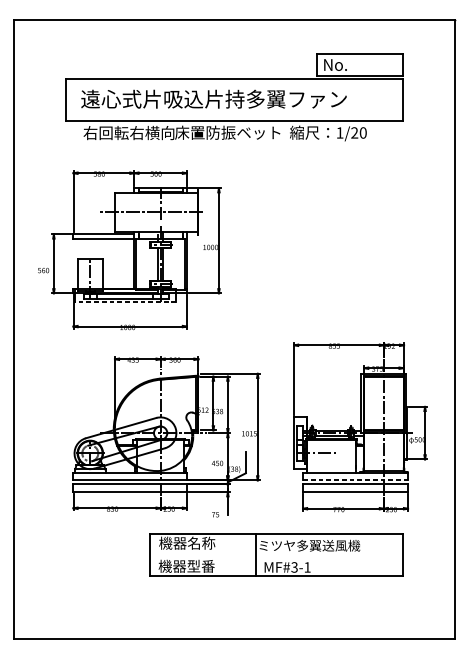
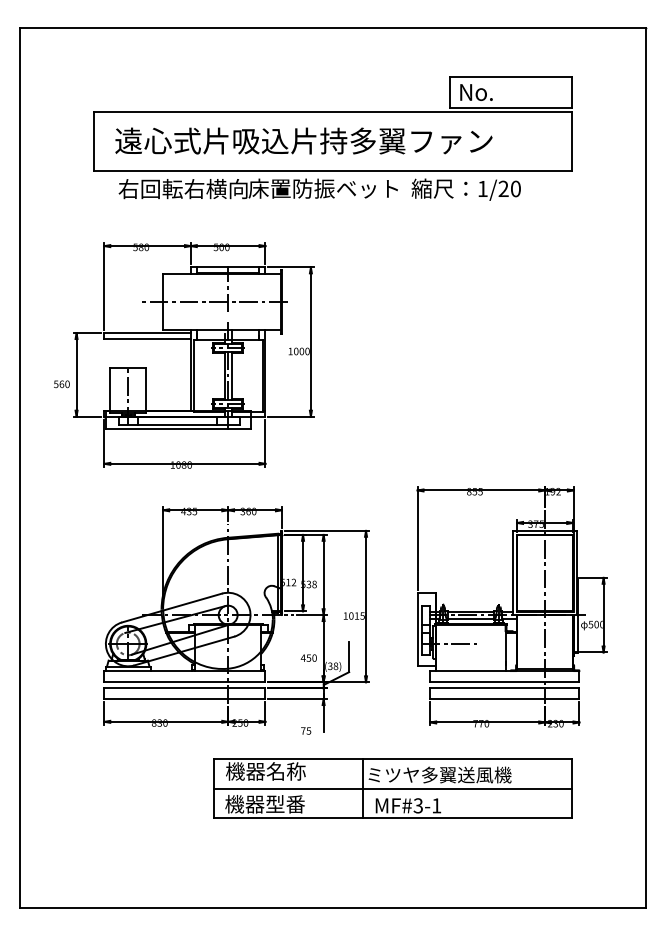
line: (124, 302) -> (177, 429), dashed -> solid
line: (355, 480) -> (504, 682), dashed -> solid
line: (276, 555) -> (392, 788), added

